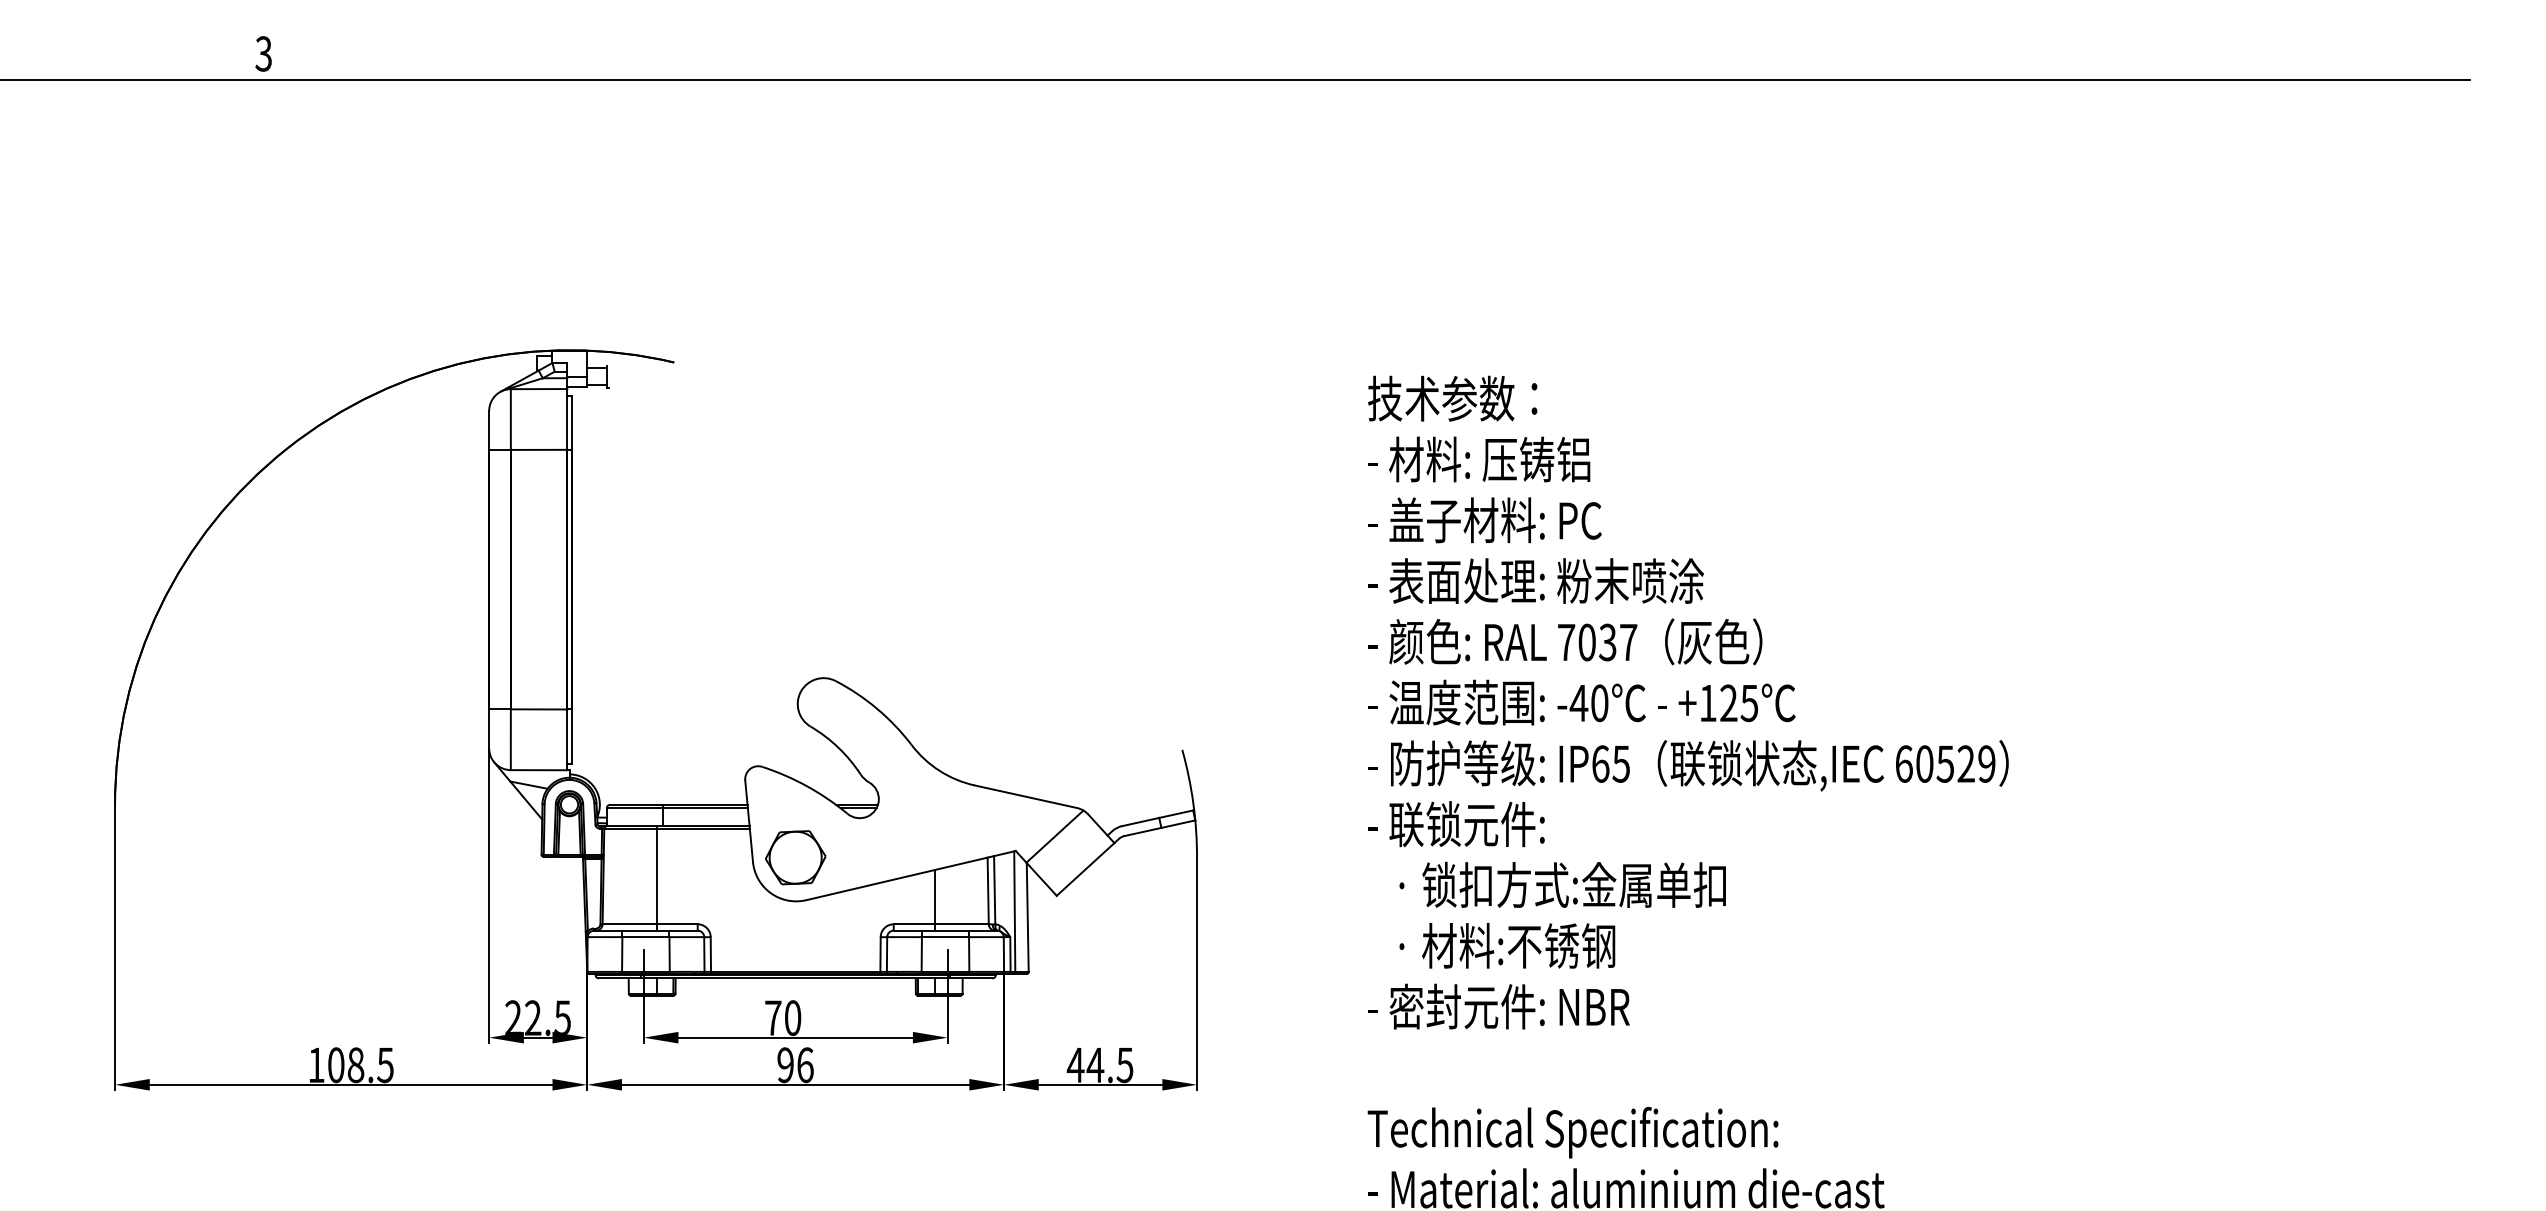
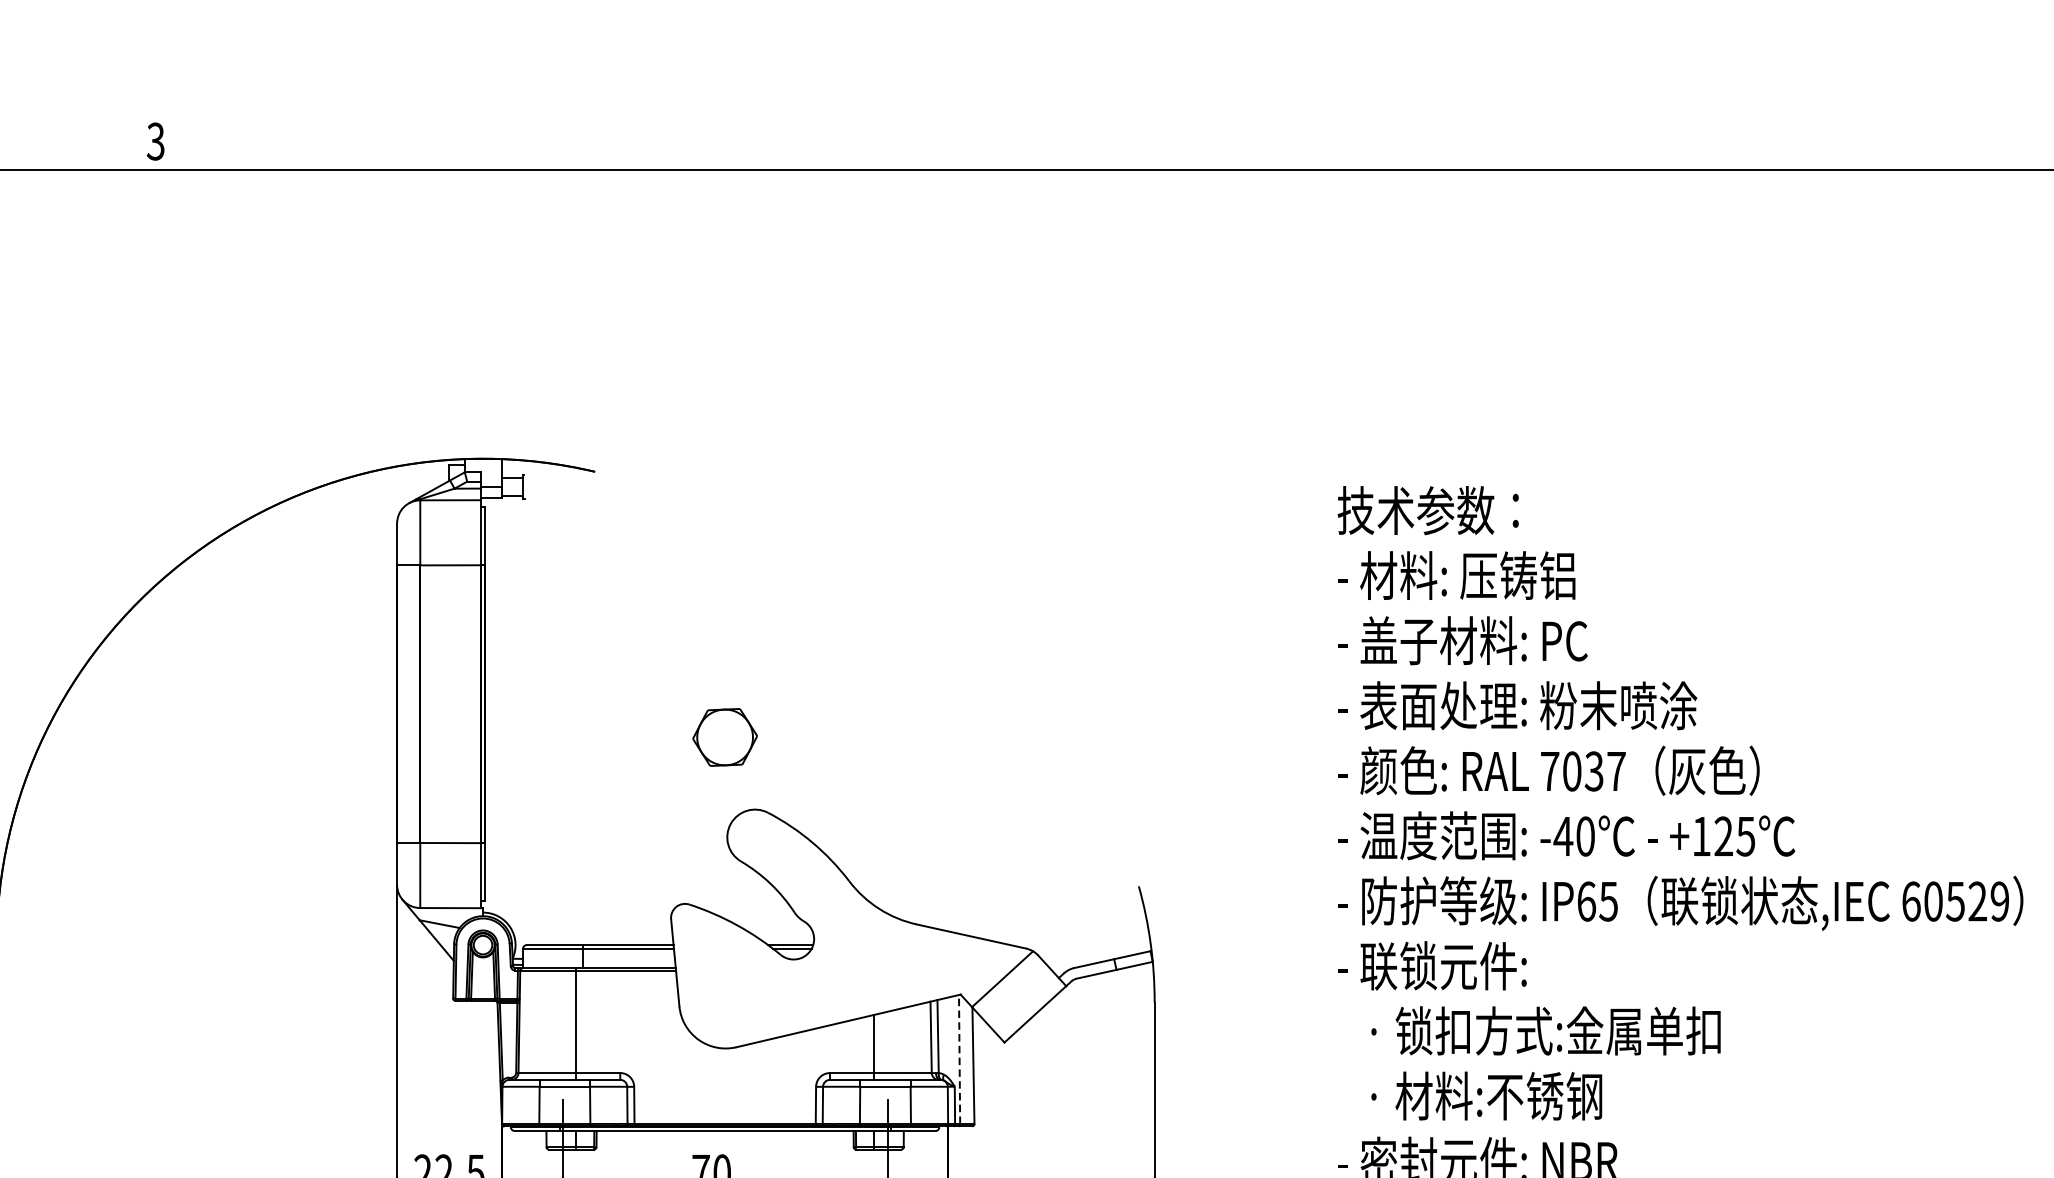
part: (795, 857) -> (724, 737), moved
line: (1014, 911) -> (959, 1059), solid -> dashed

